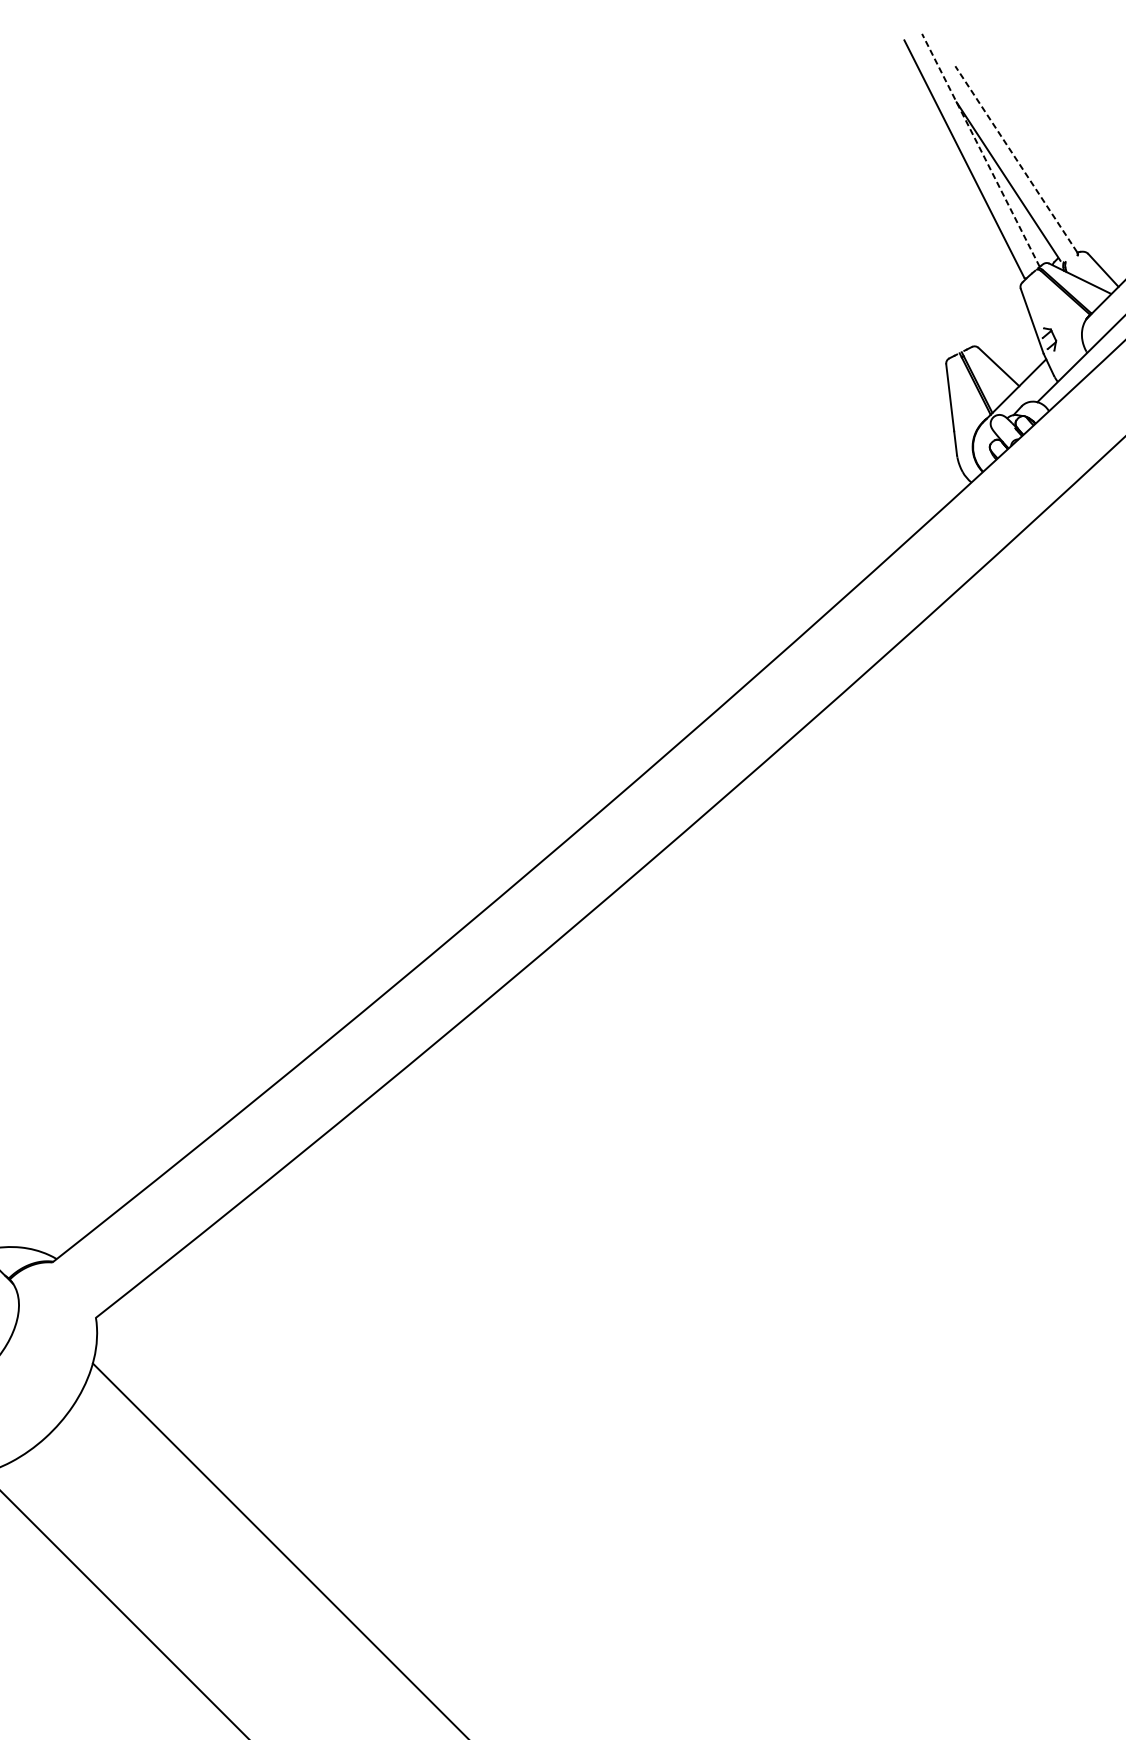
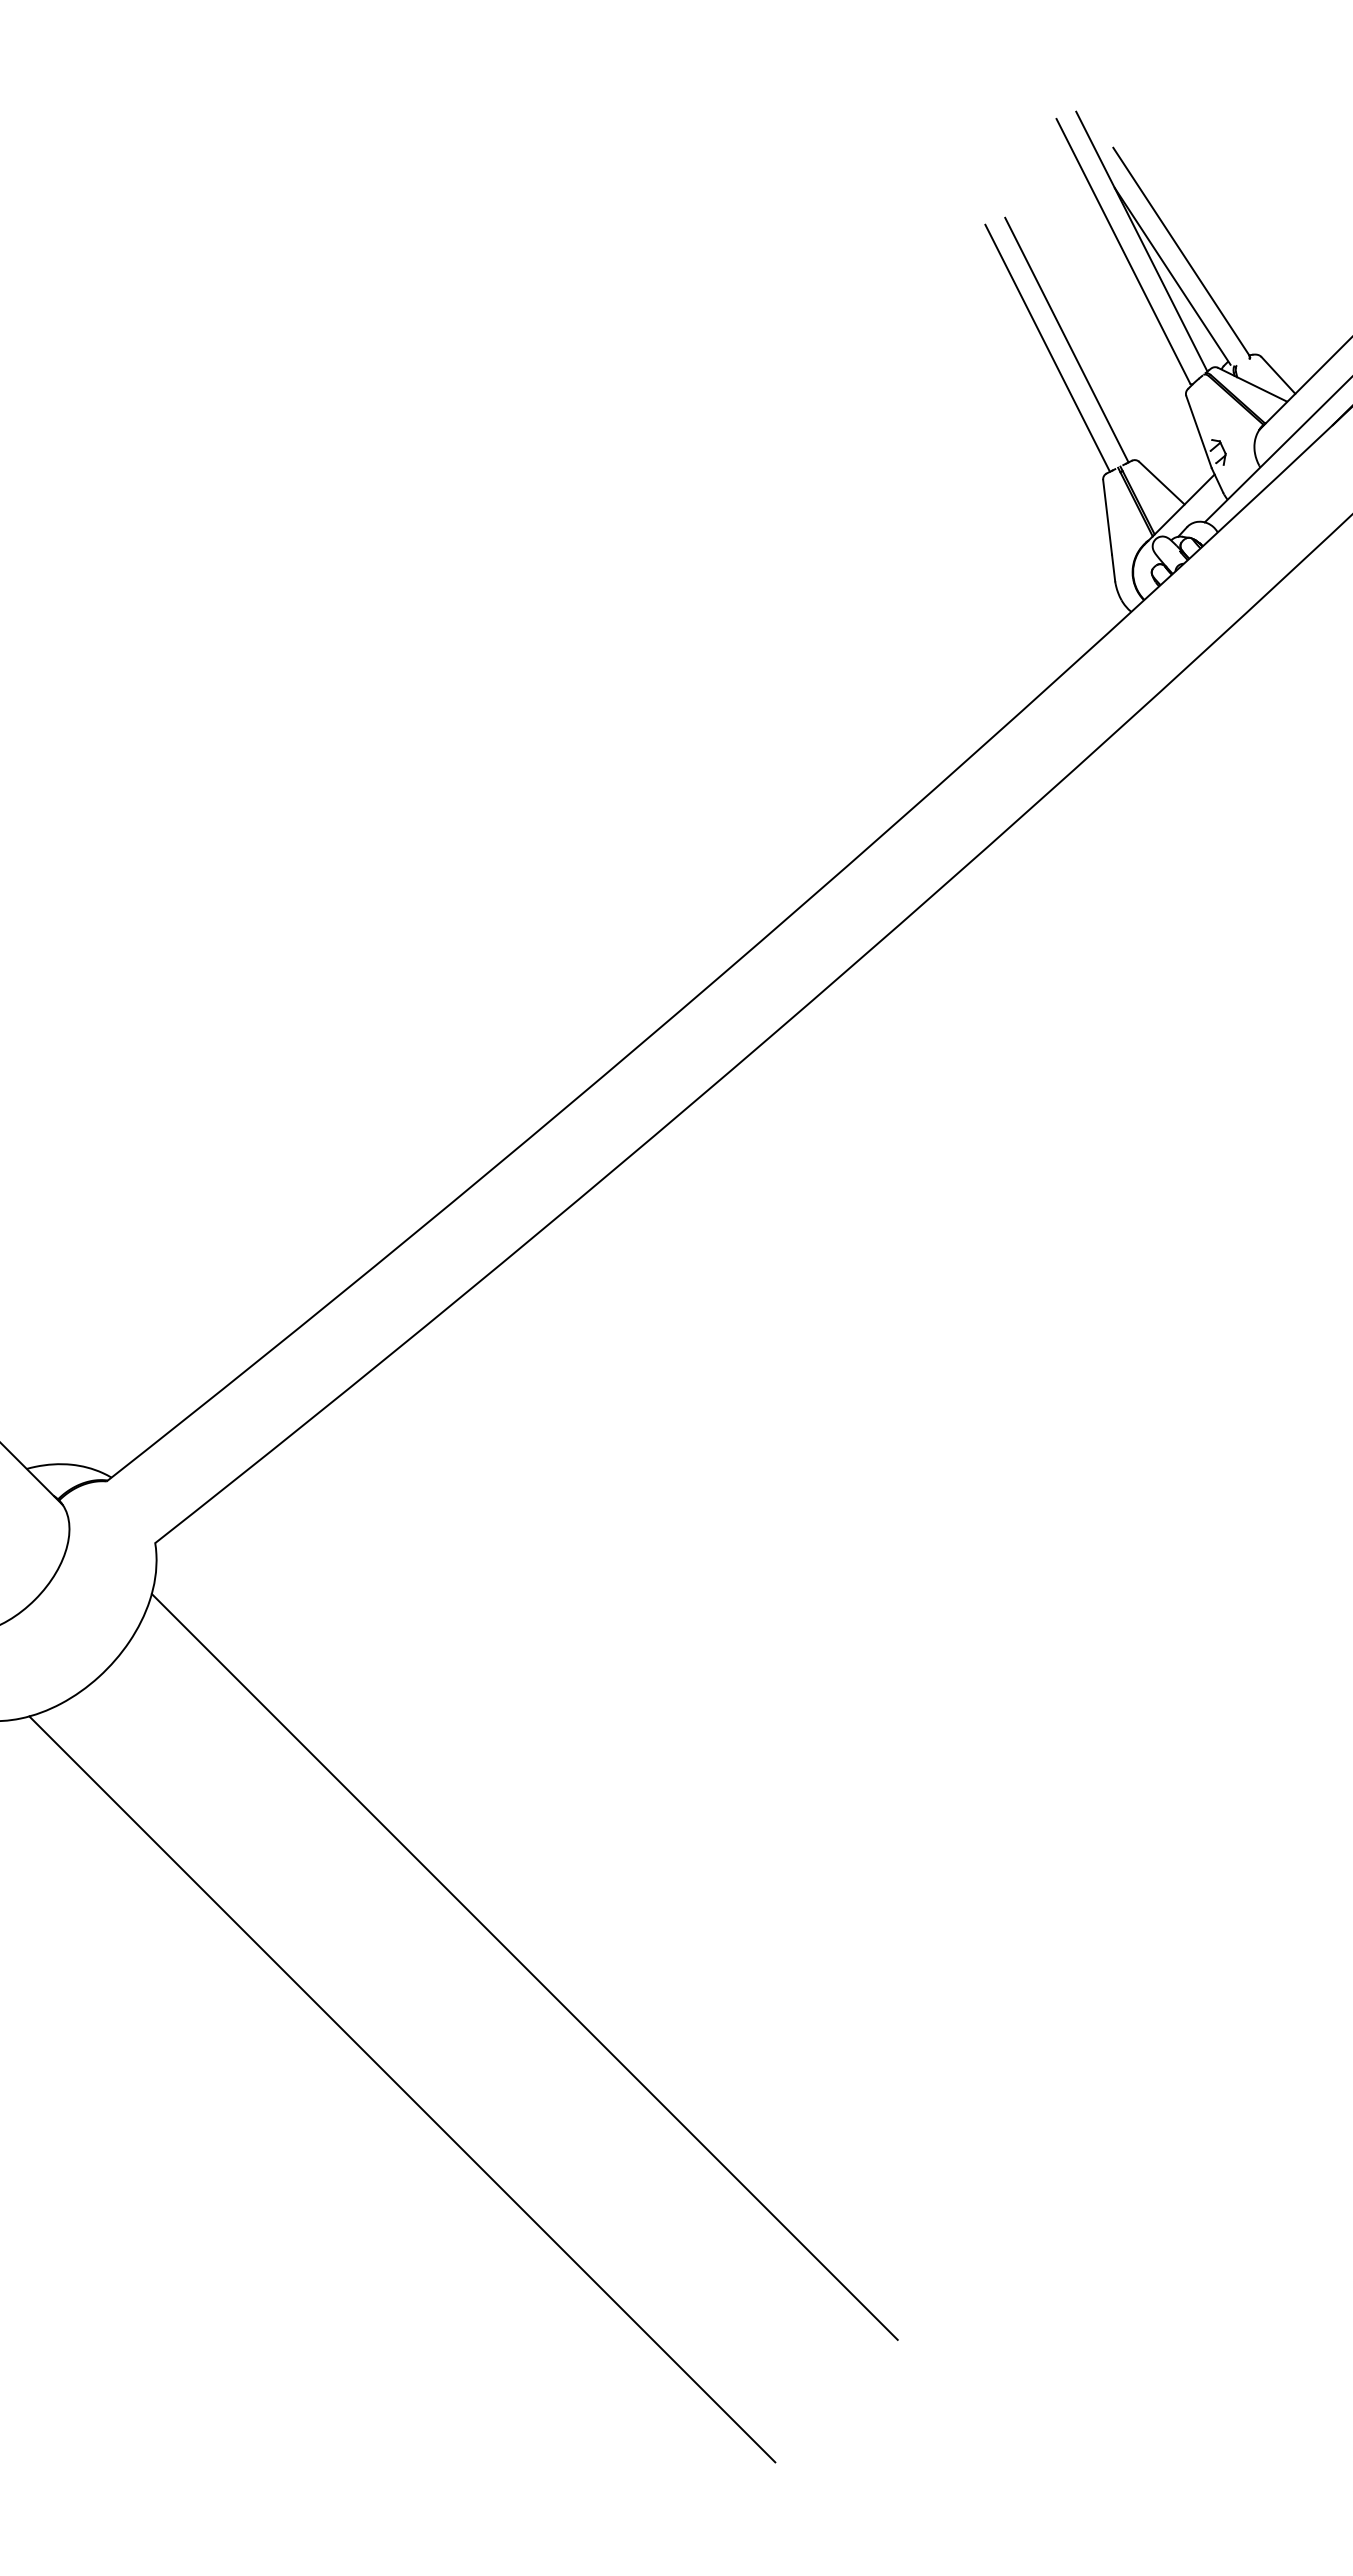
line: (980, 150) -> (1141, 241), dashed -> solid
line: (1016, 159) -> (1181, 251), dashed -> solid
line: (913, 238) -> (1066, 339), added
line: (896, 245) -> (1047, 347), added

